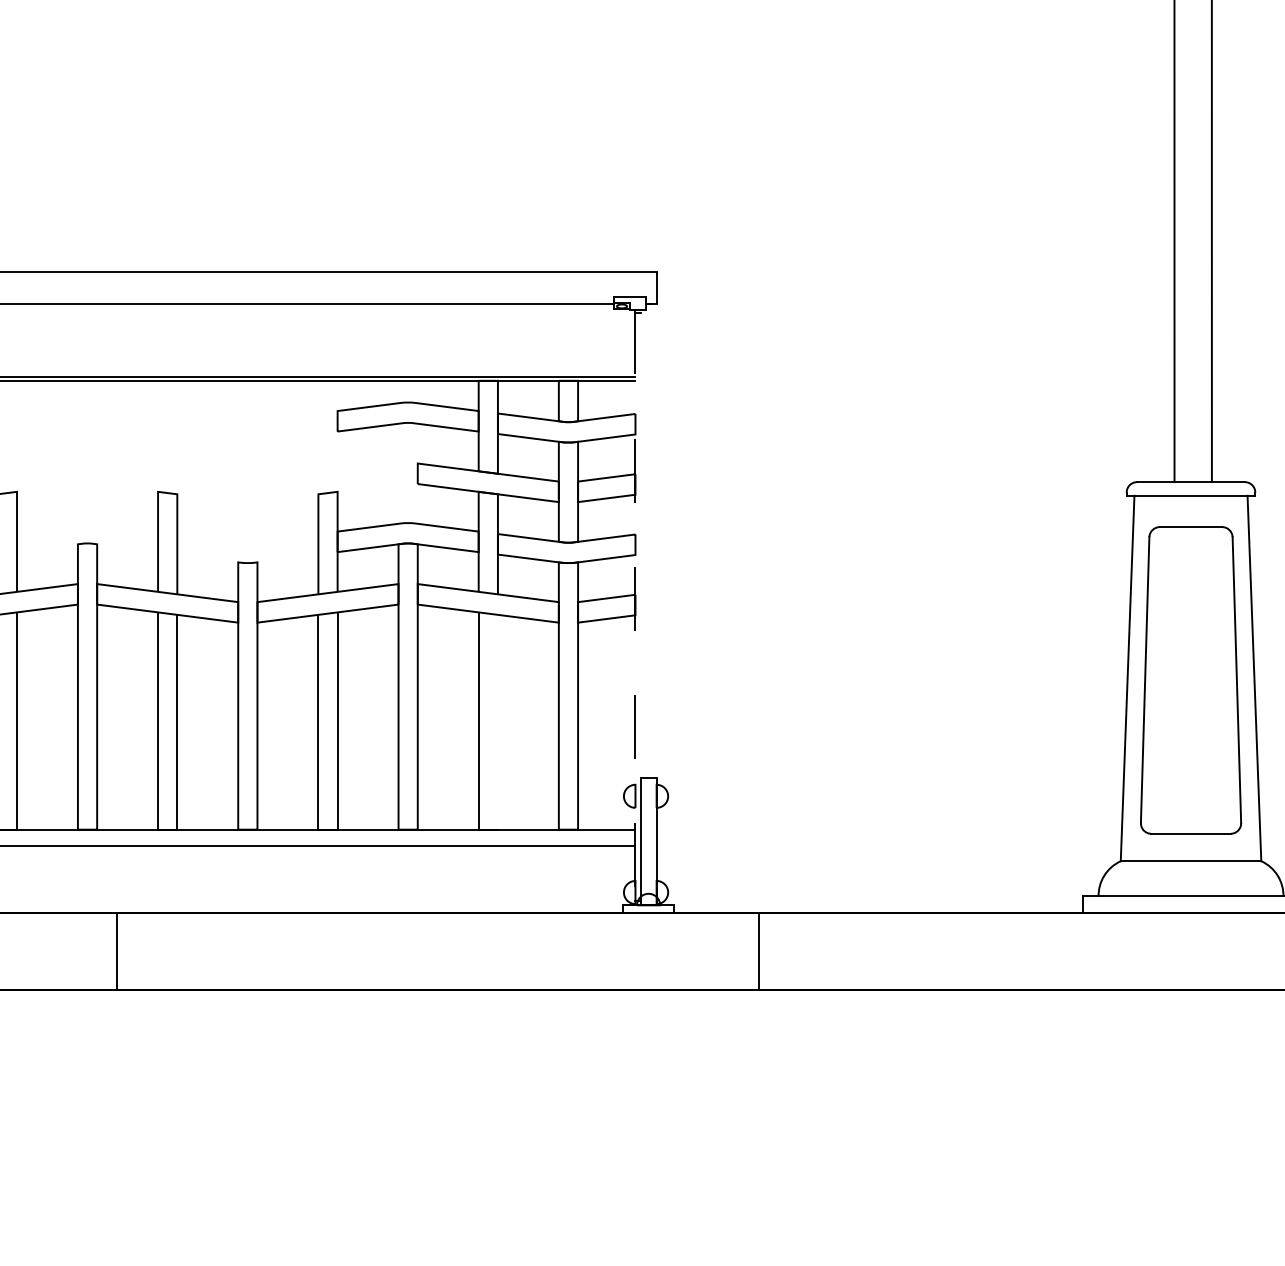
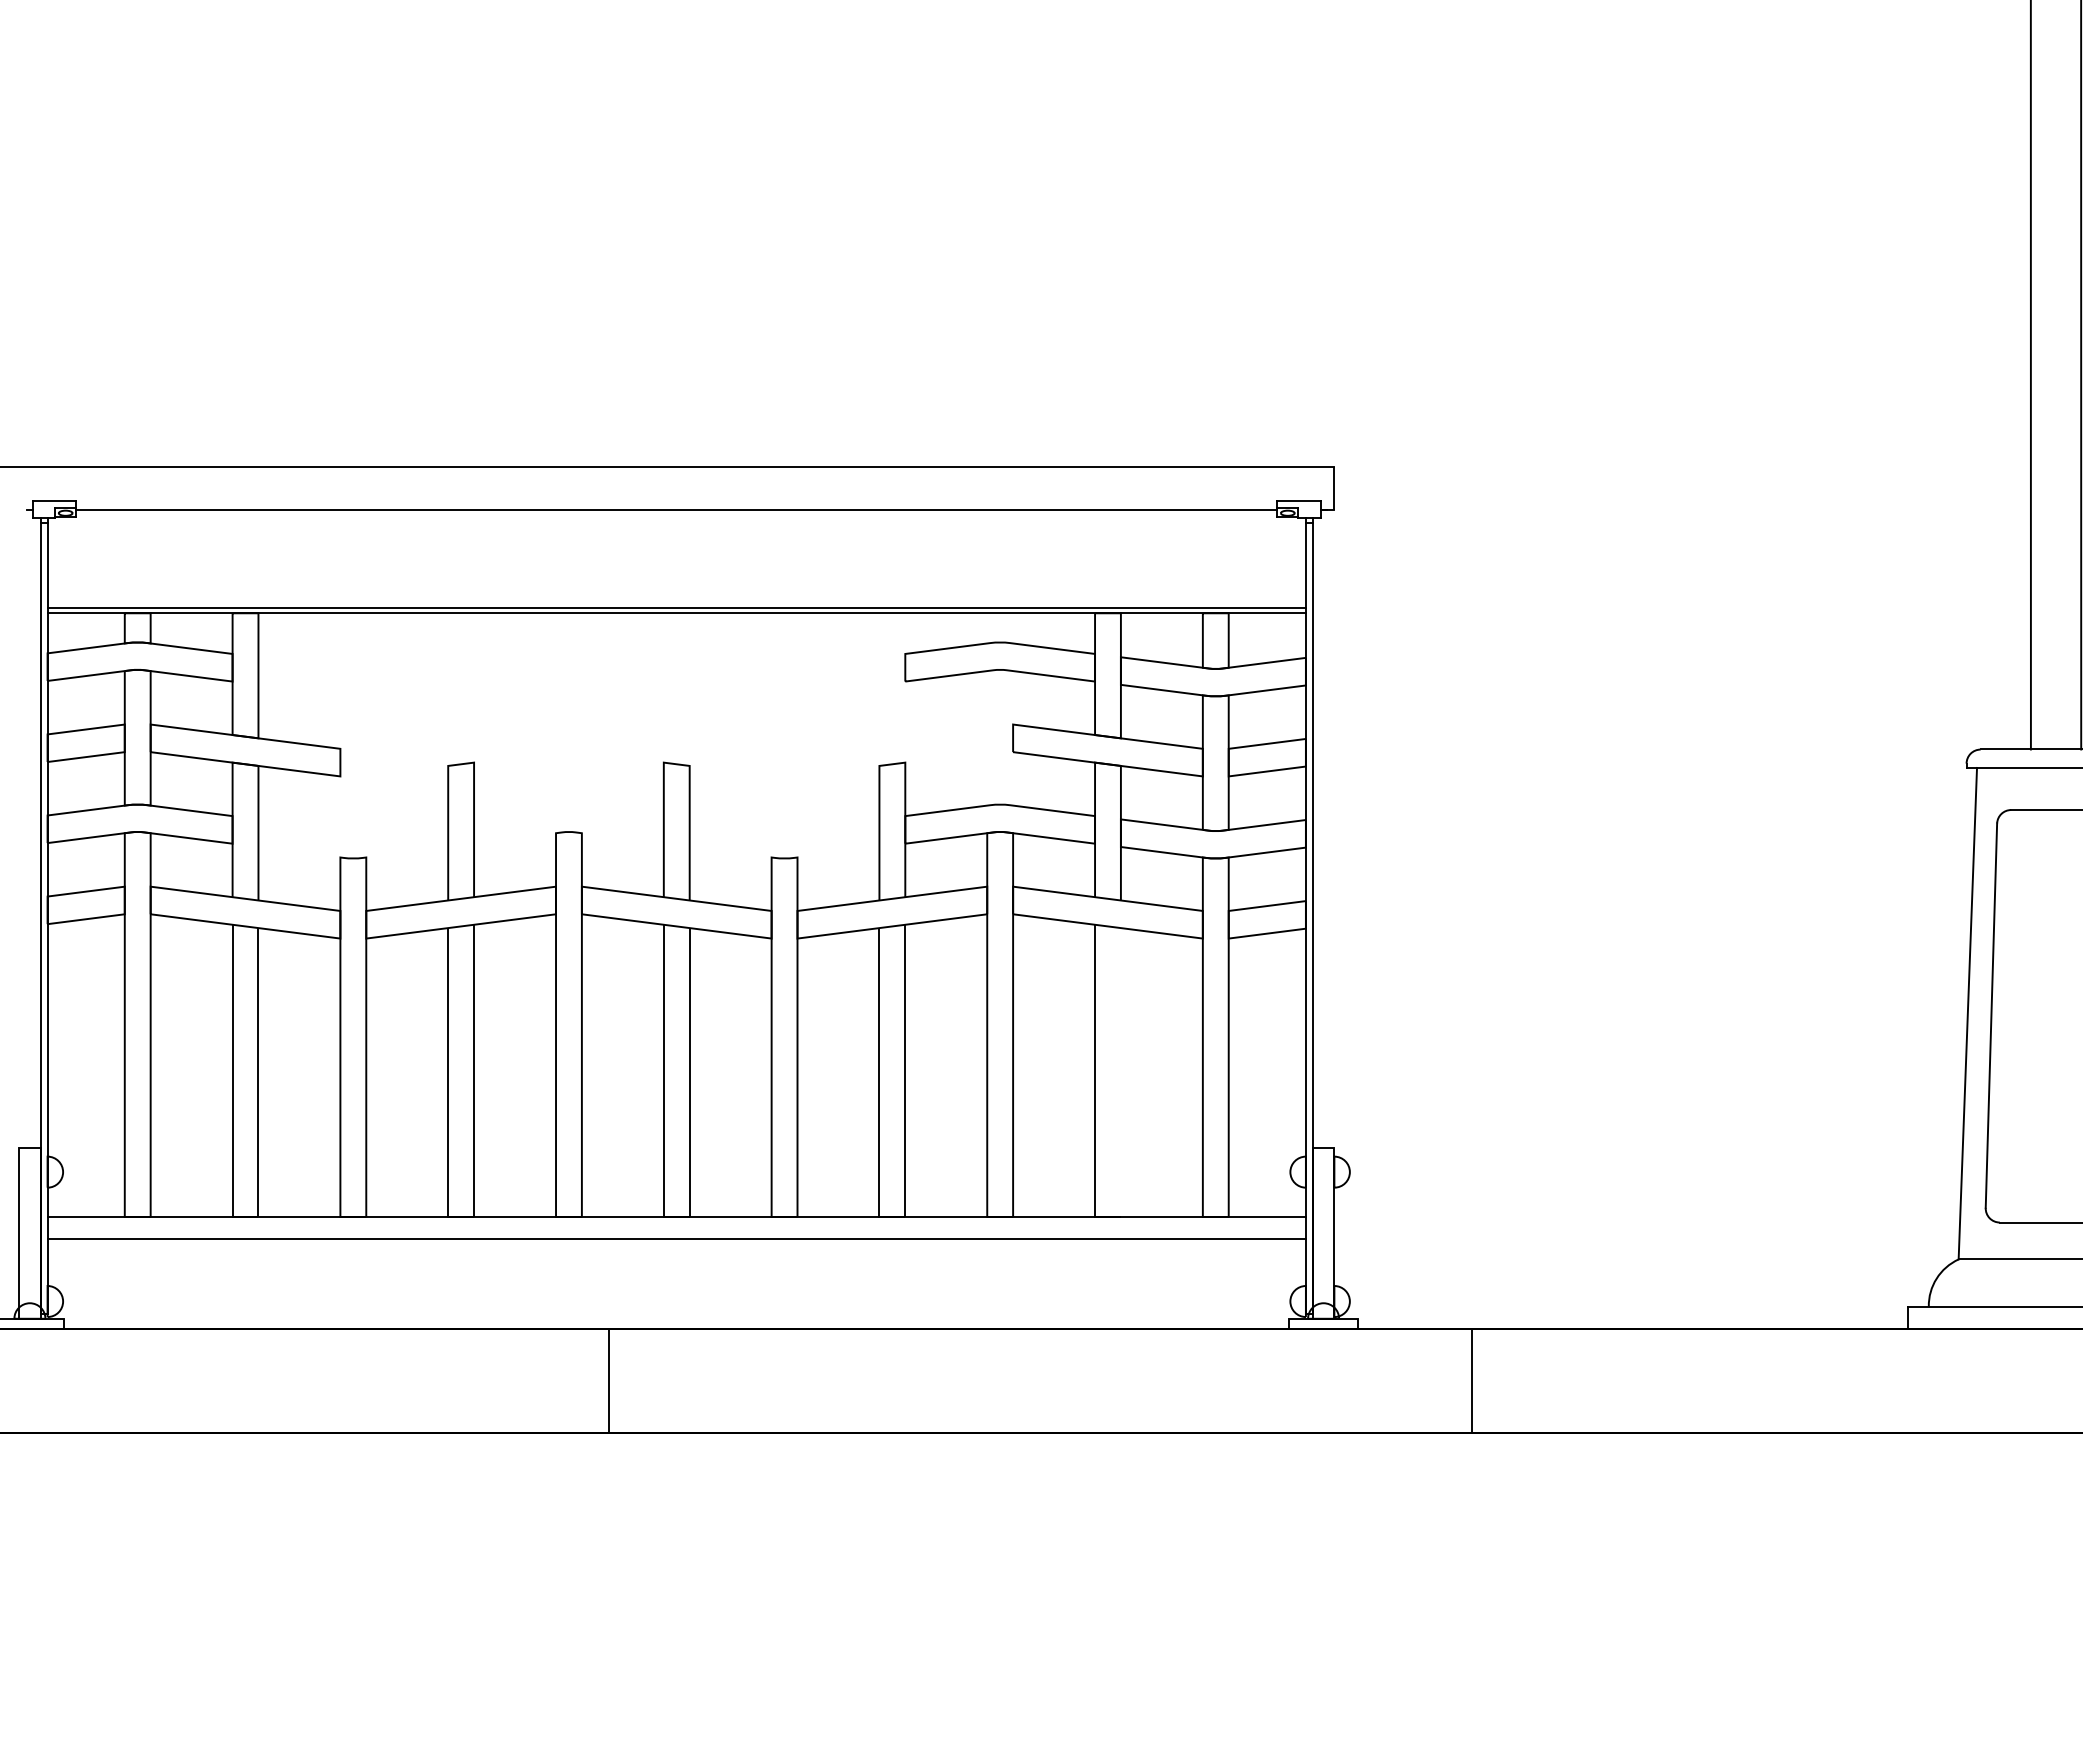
line: (640, 605) -> (1312, 915), added
line: (635, 606) -> (1305, 916), dashed -> solid

